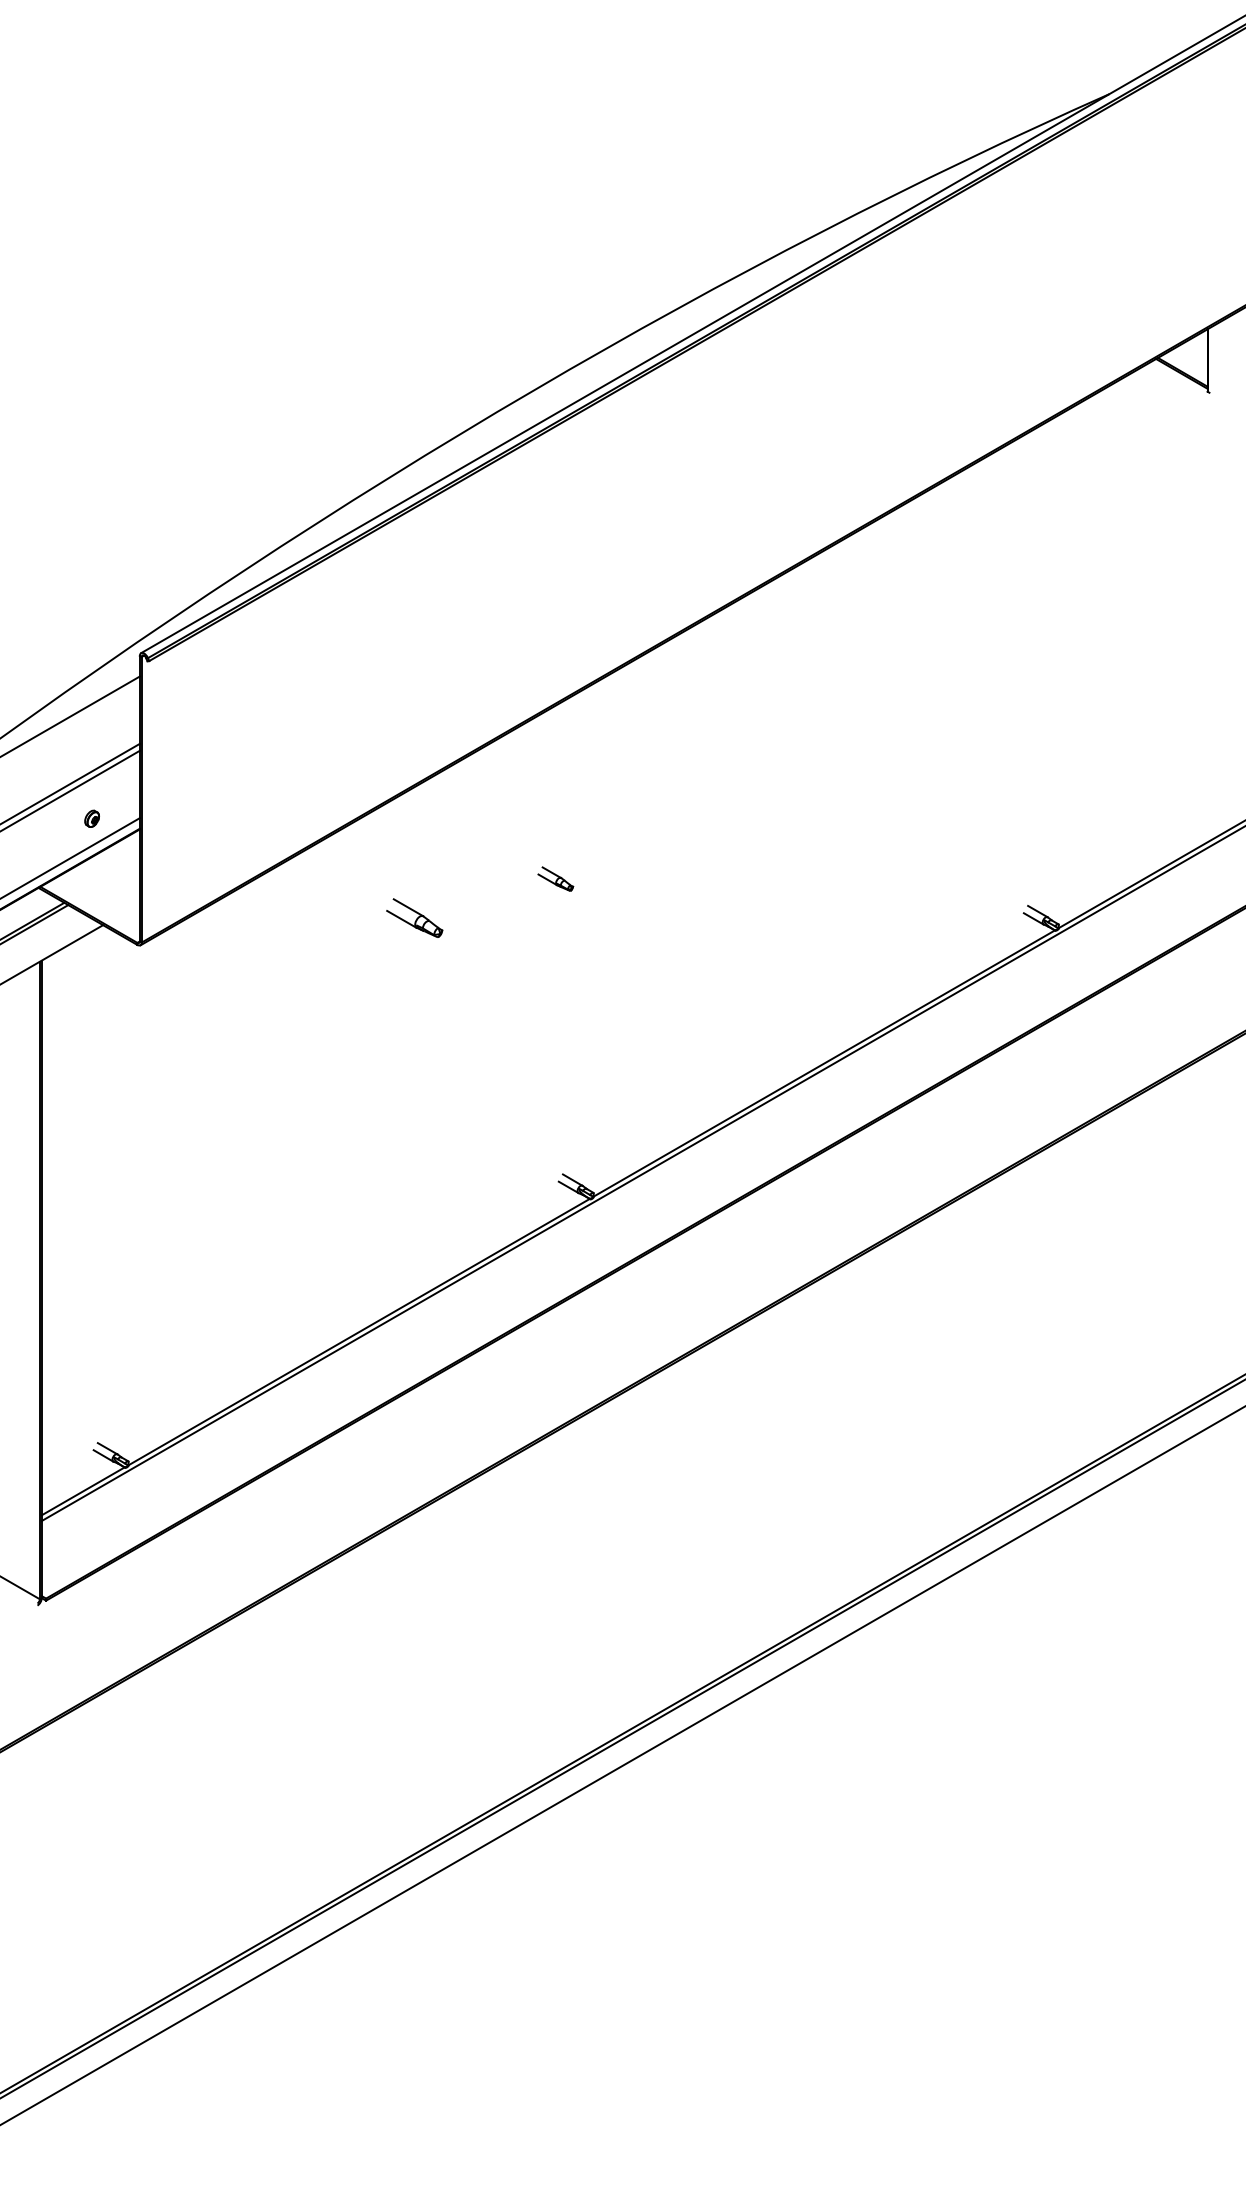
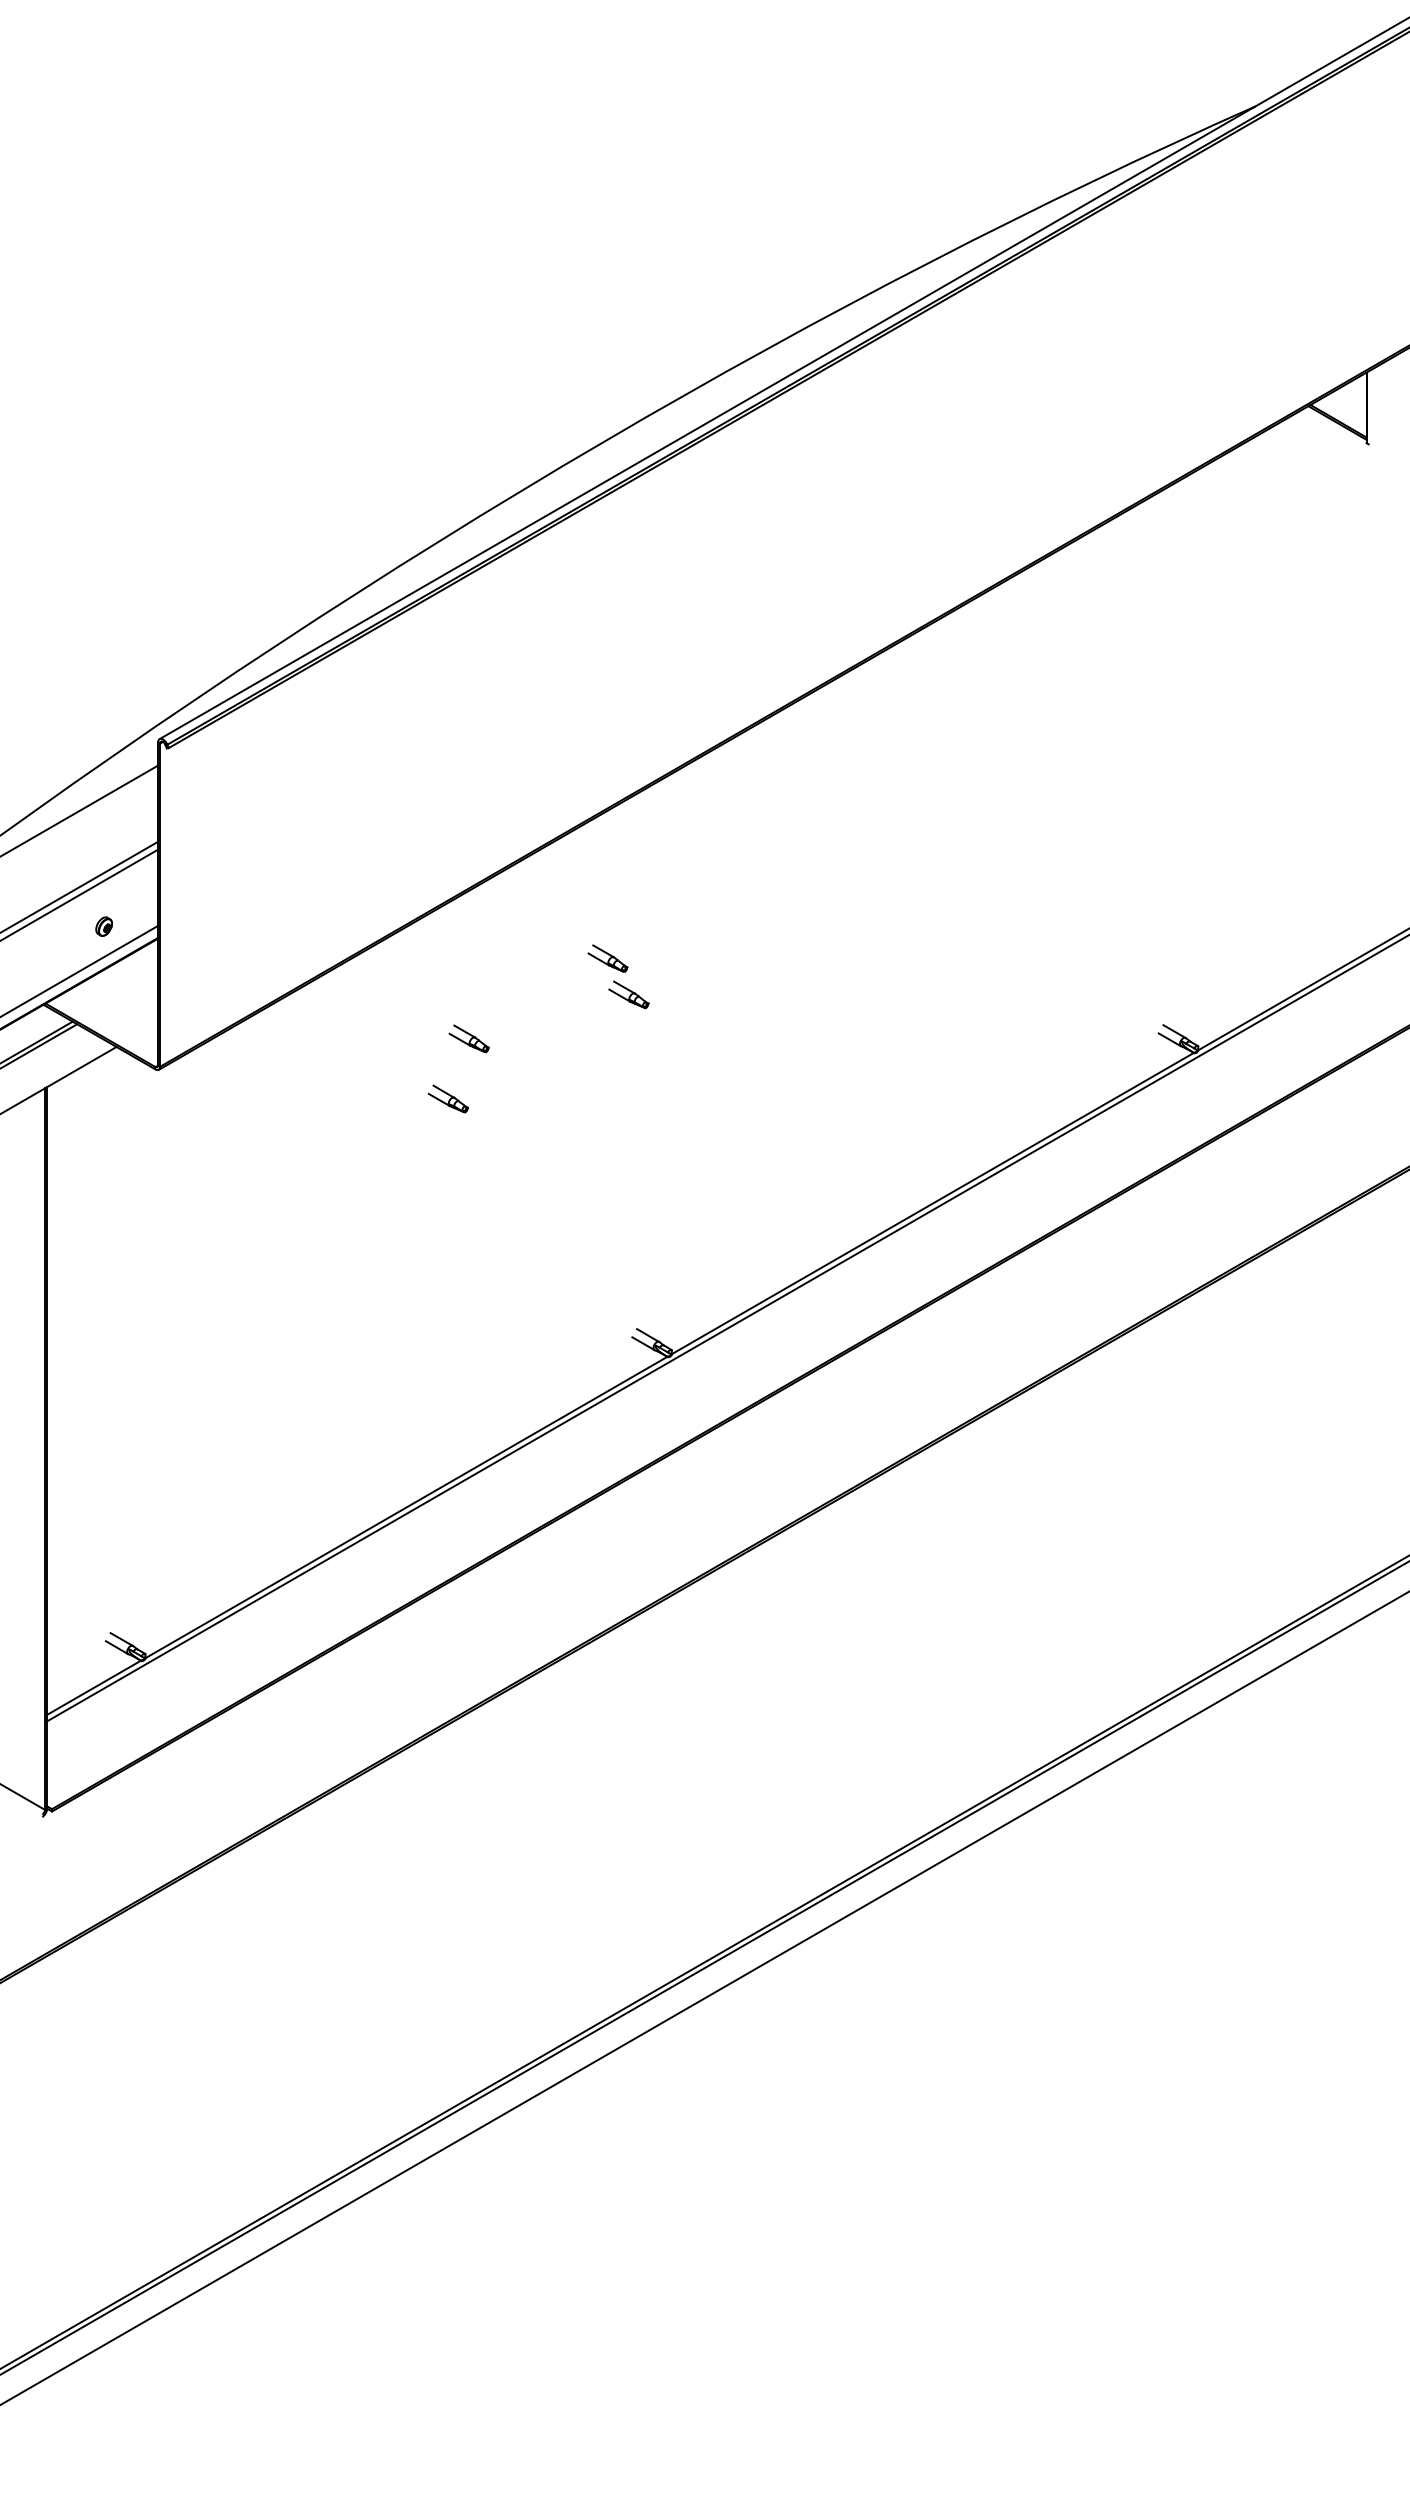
part: (537, 846) -> (608, 957), added
part: (414, 917) -> (469, 1038), size x0.62
part: (396, 970) -> (448, 1098), added

